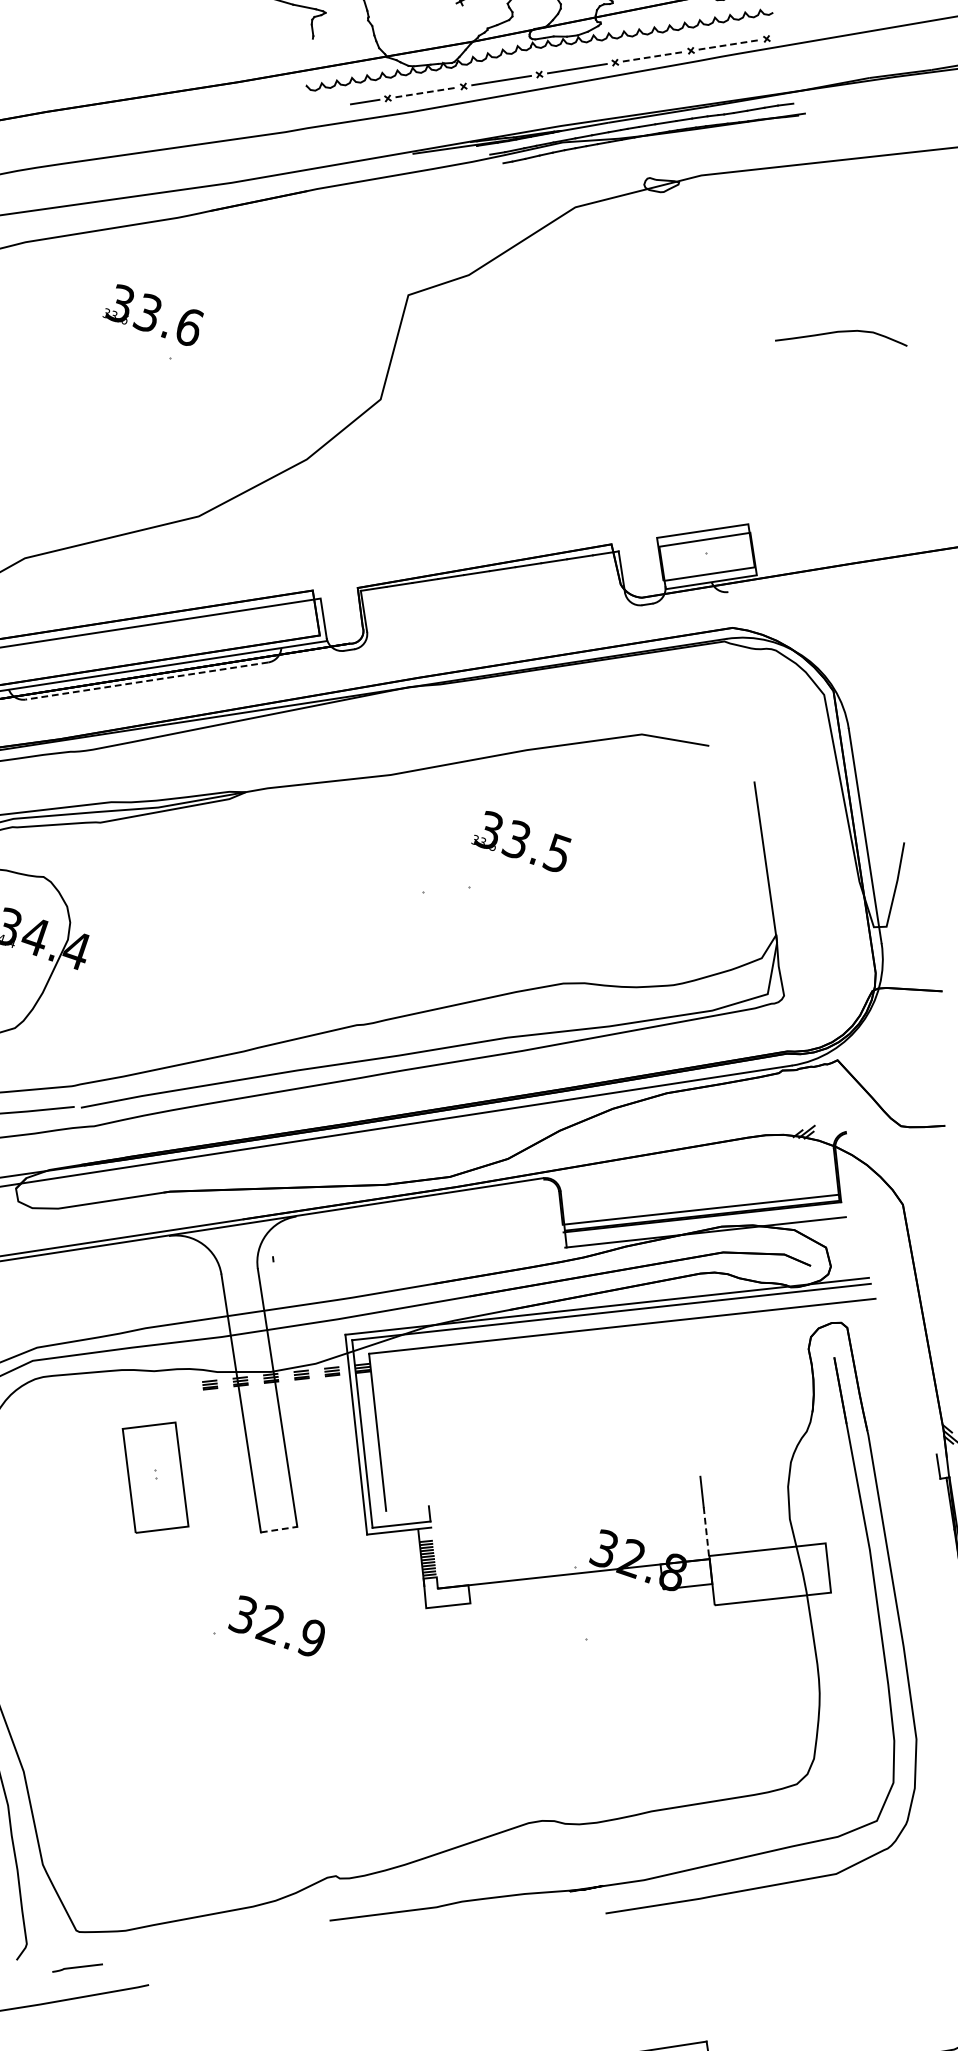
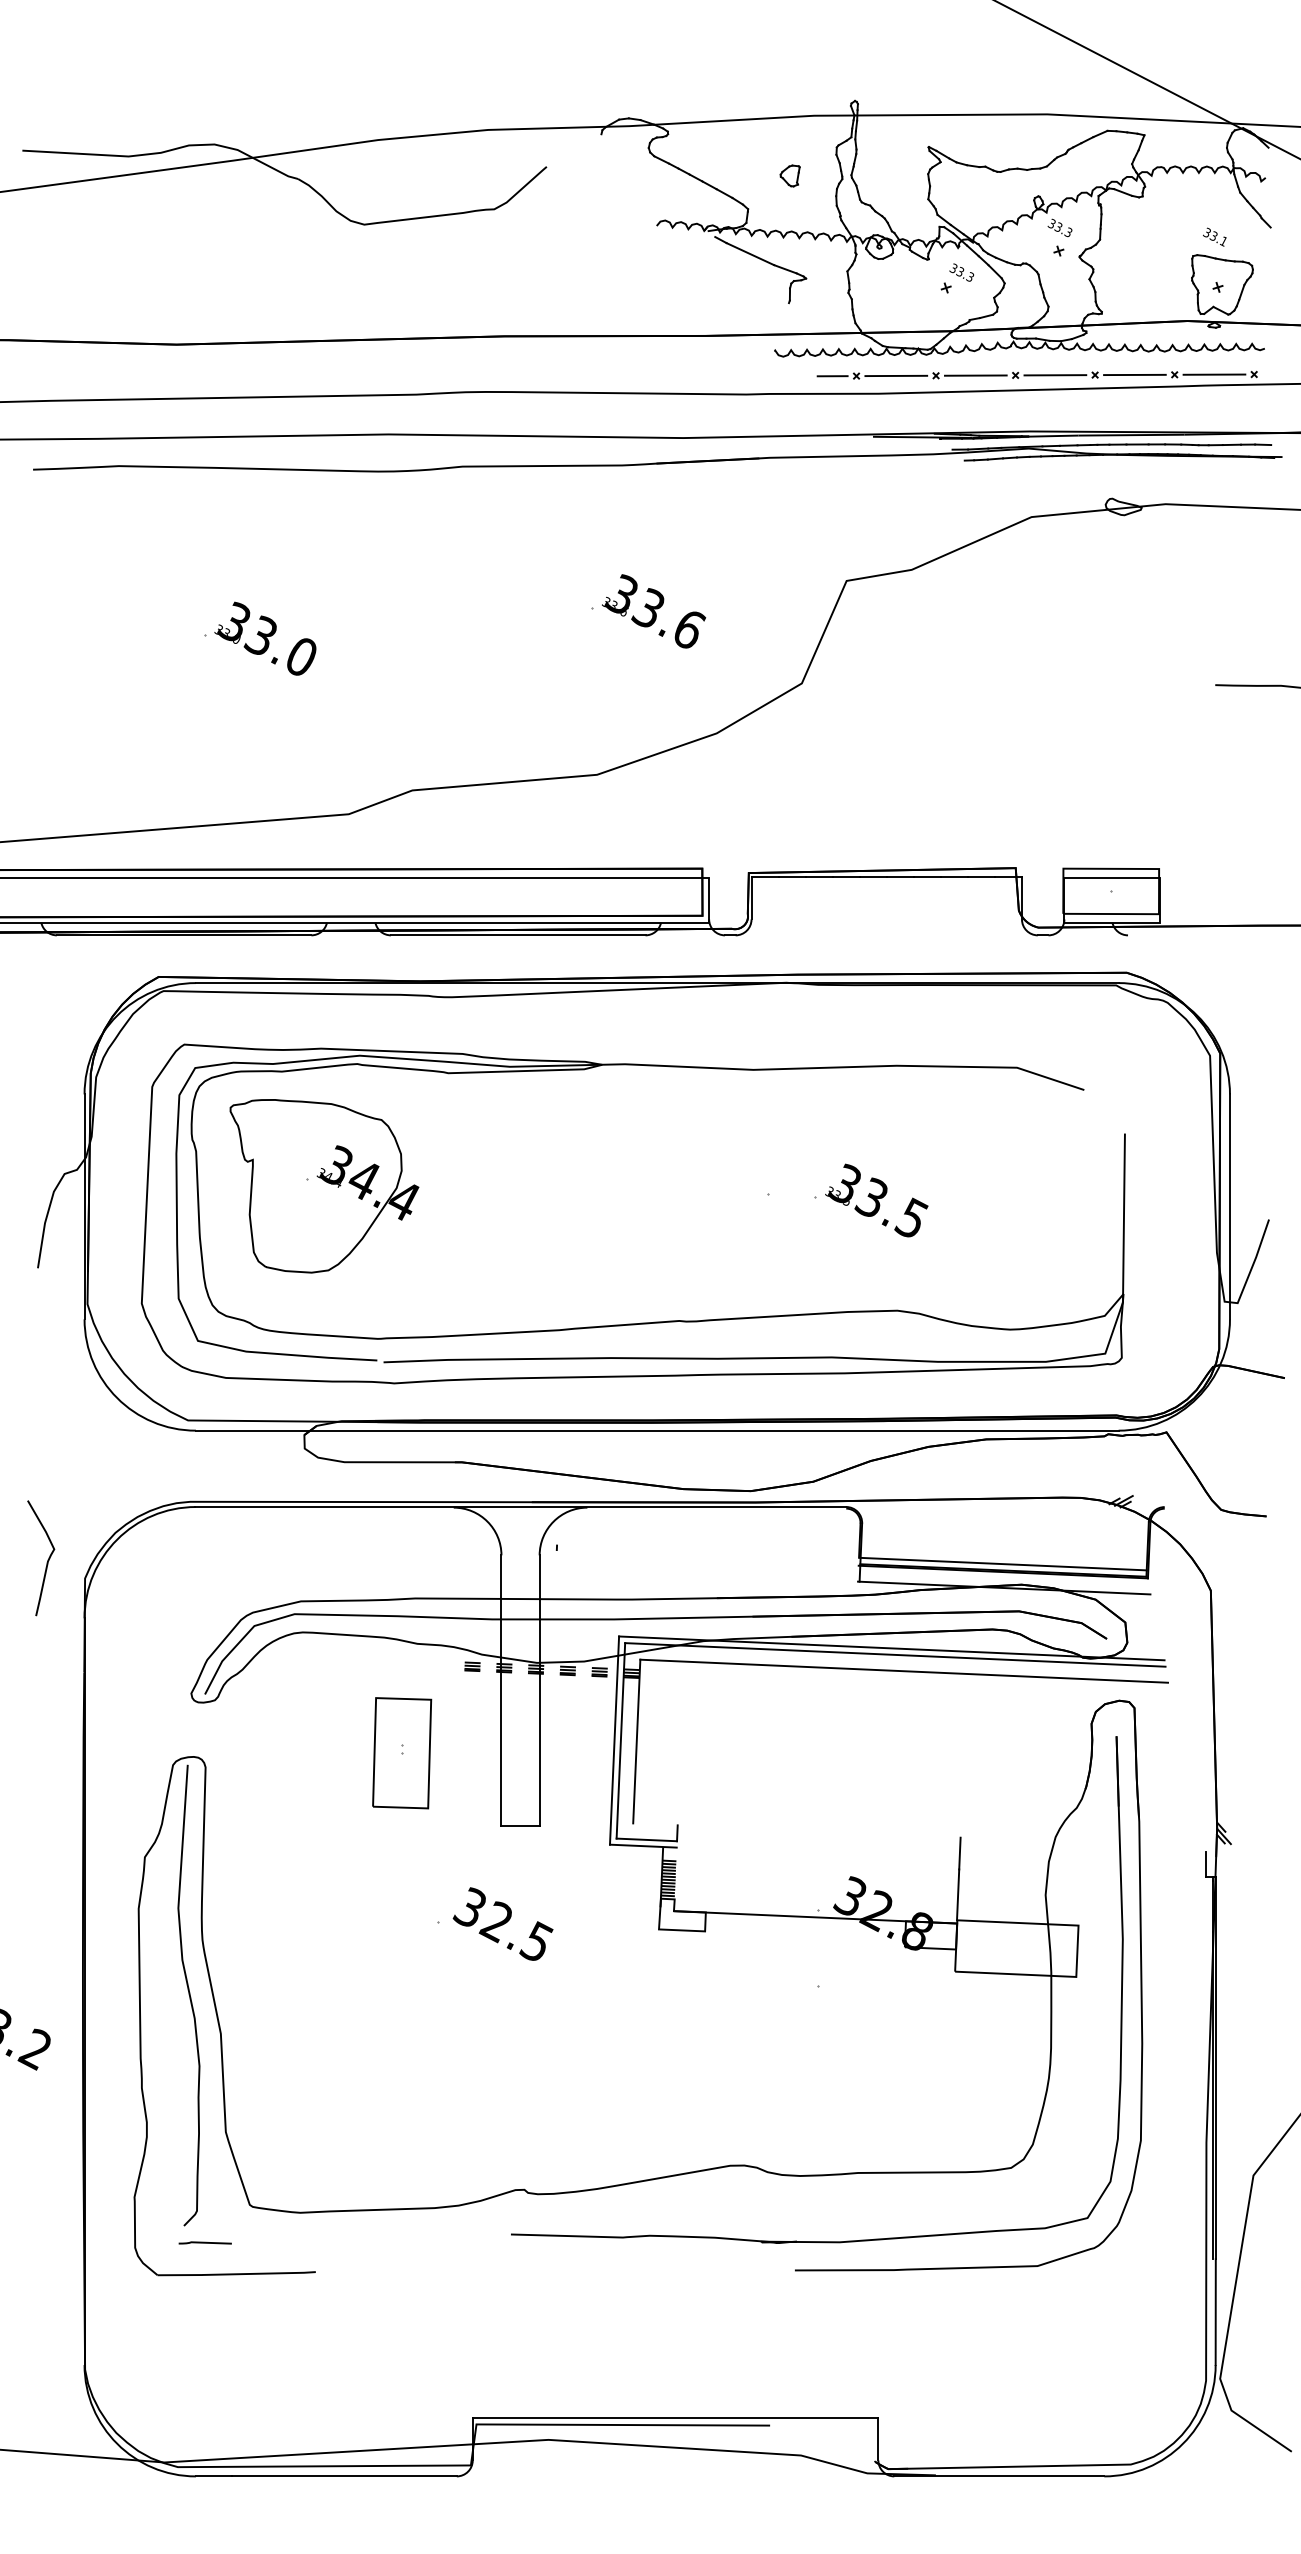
line: (729, 44) -> (1214, 374), dashed -> solid
line: (652, 56) -> (1134, 374), dashed -> solid
line: (425, 92) -> (896, 375), dashed -> solid
text: (153, 315) -> (654, 611), moved
line: (146, 681) -> (517, 935), dashed -> solid
text: (521, 841) -> (876, 1200), moved
line: (279, 1529) -> (521, 1825), dashed -> solid
line: (706, 1532) -> (958, 1895), dashed -> solid
text: (311, 1636) -> (536, 1940), 32.9 -> 32.5
line: (76, 1967) -> (204, 2242), moved

